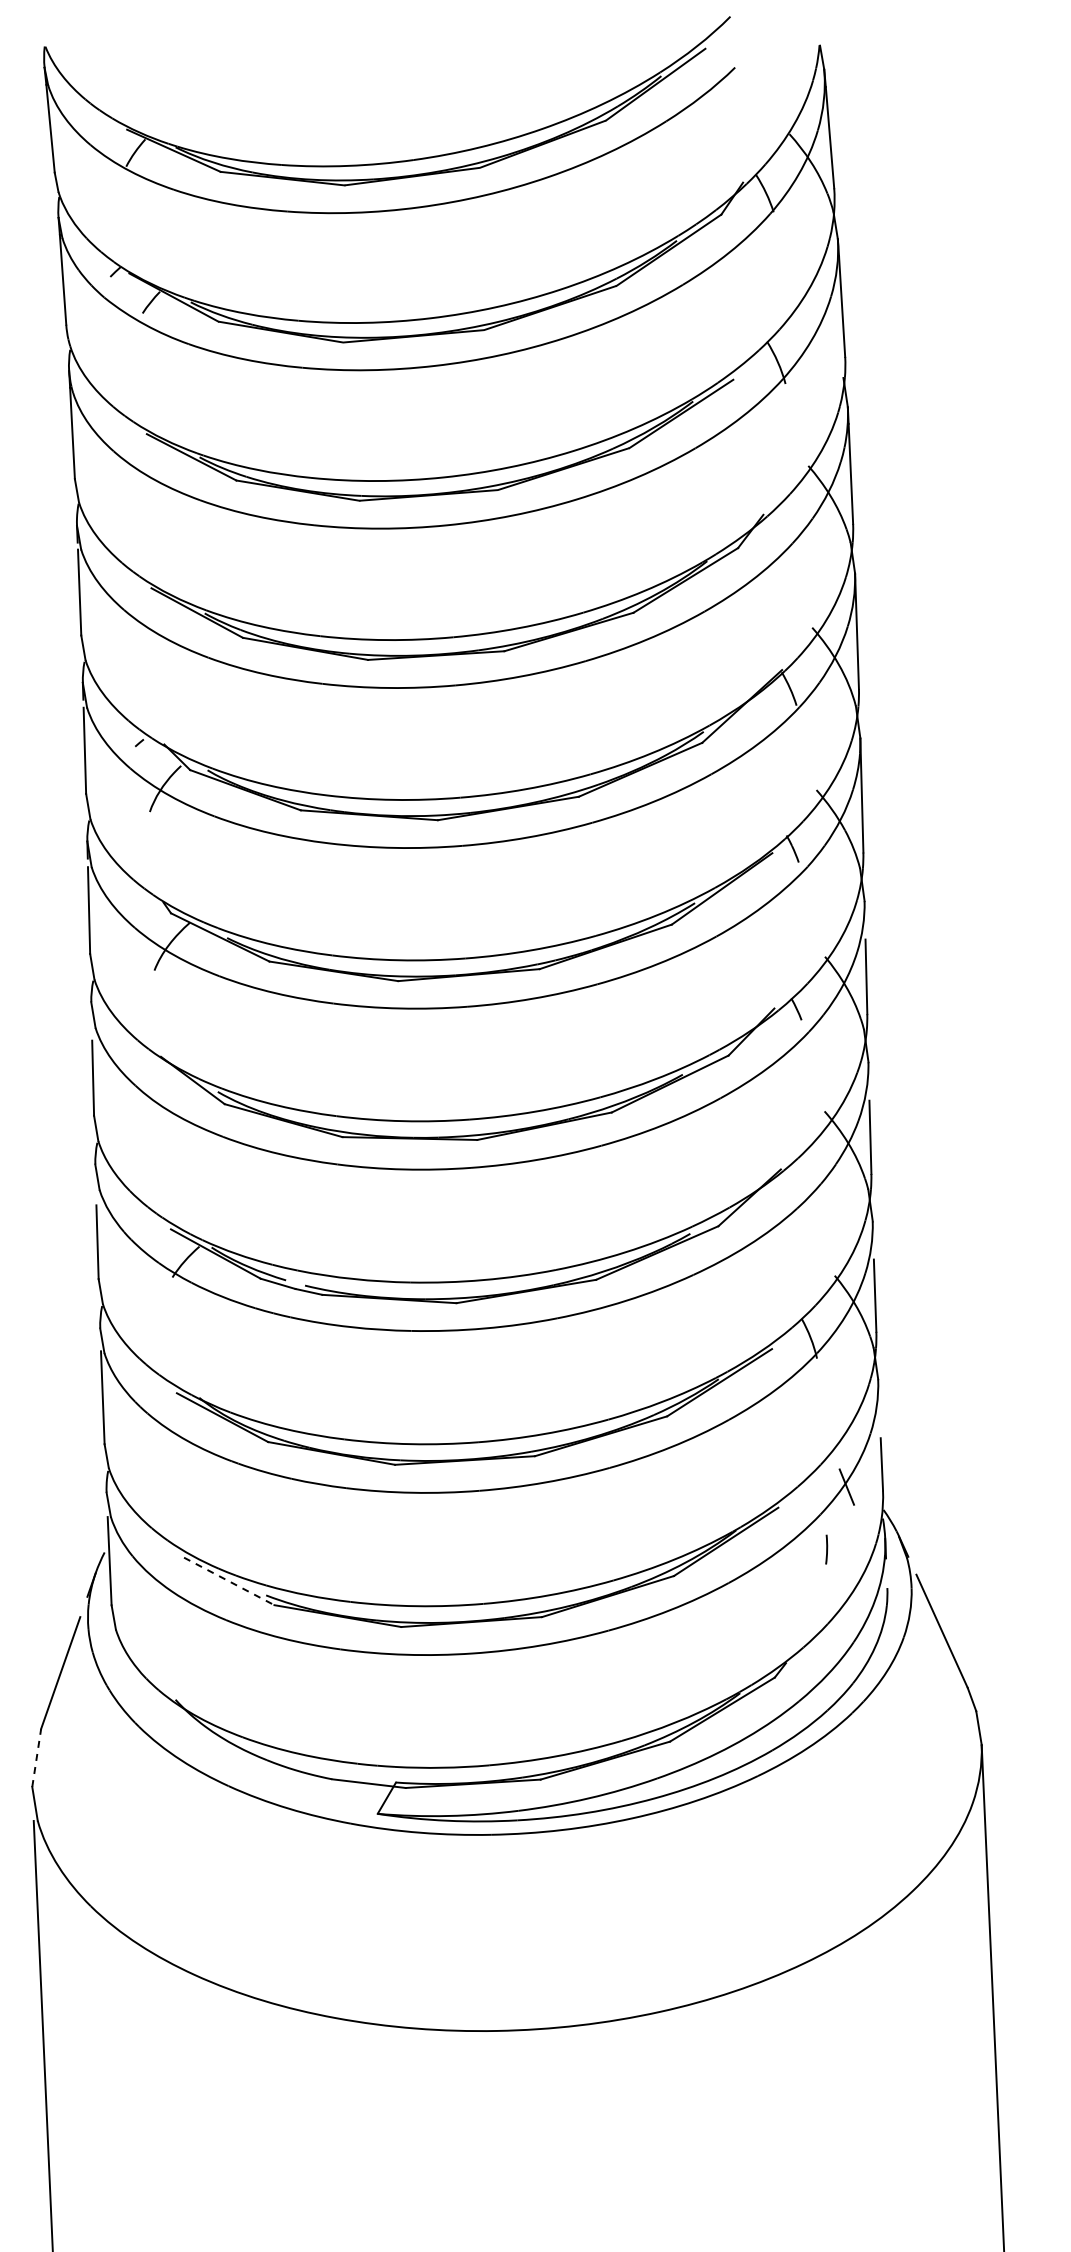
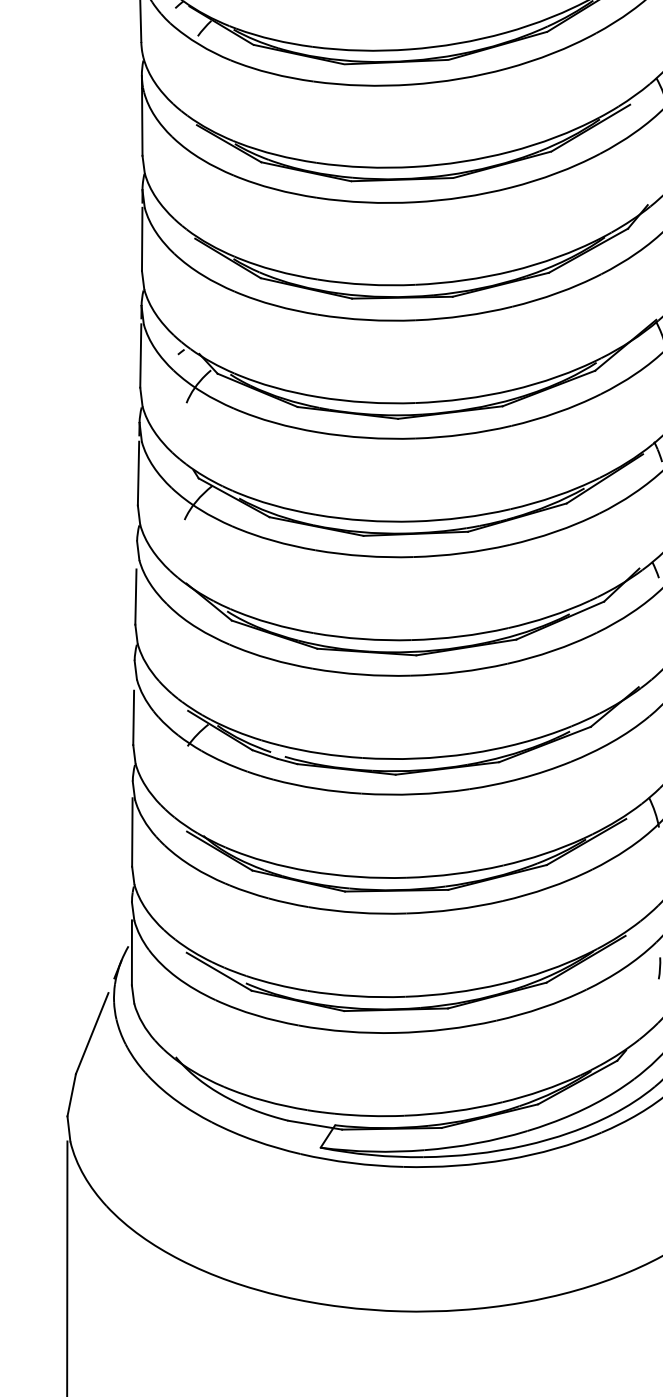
line: (229, 1581) -> (219, 971), dashed -> solid
line: (36, 1757) -> (71, 1094), dashed -> solid

